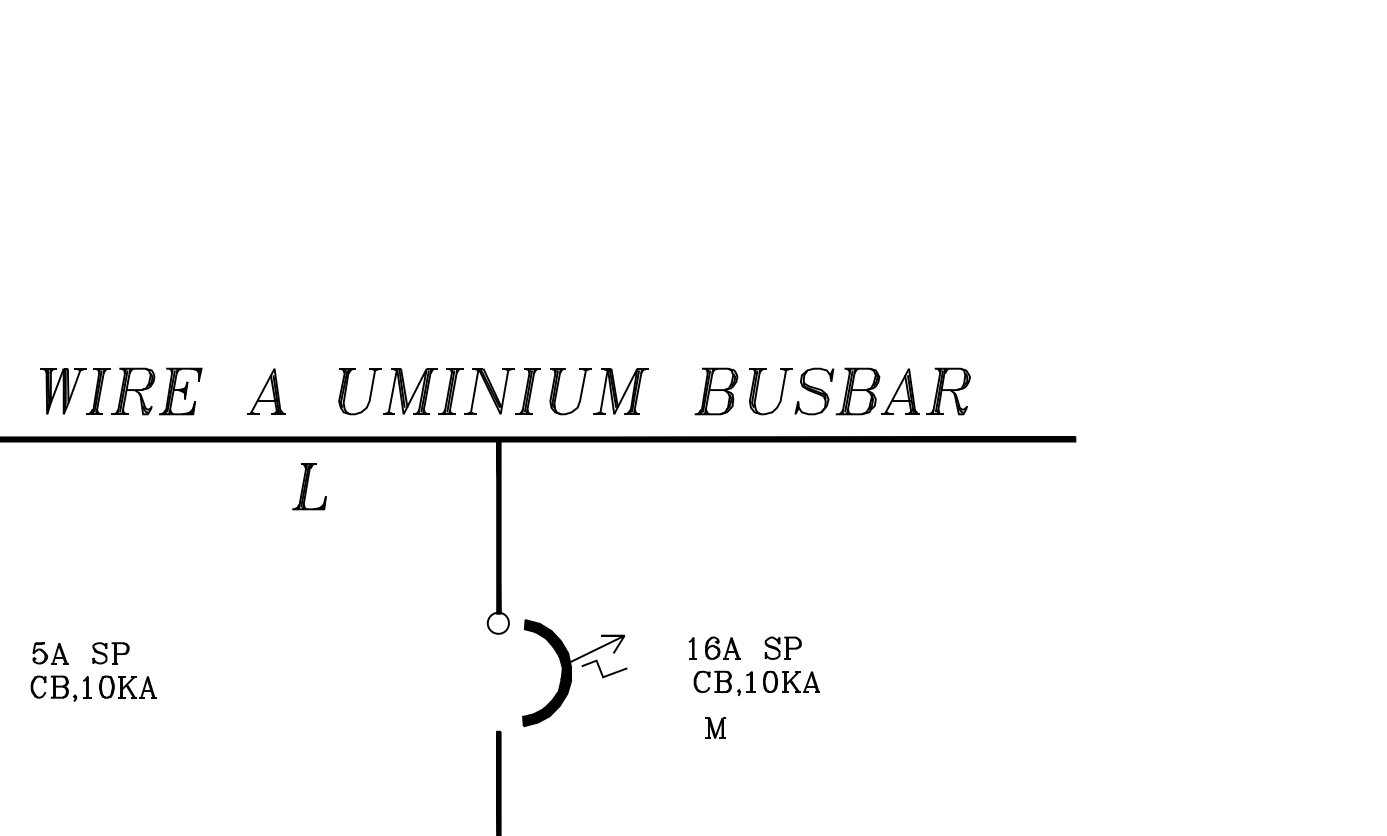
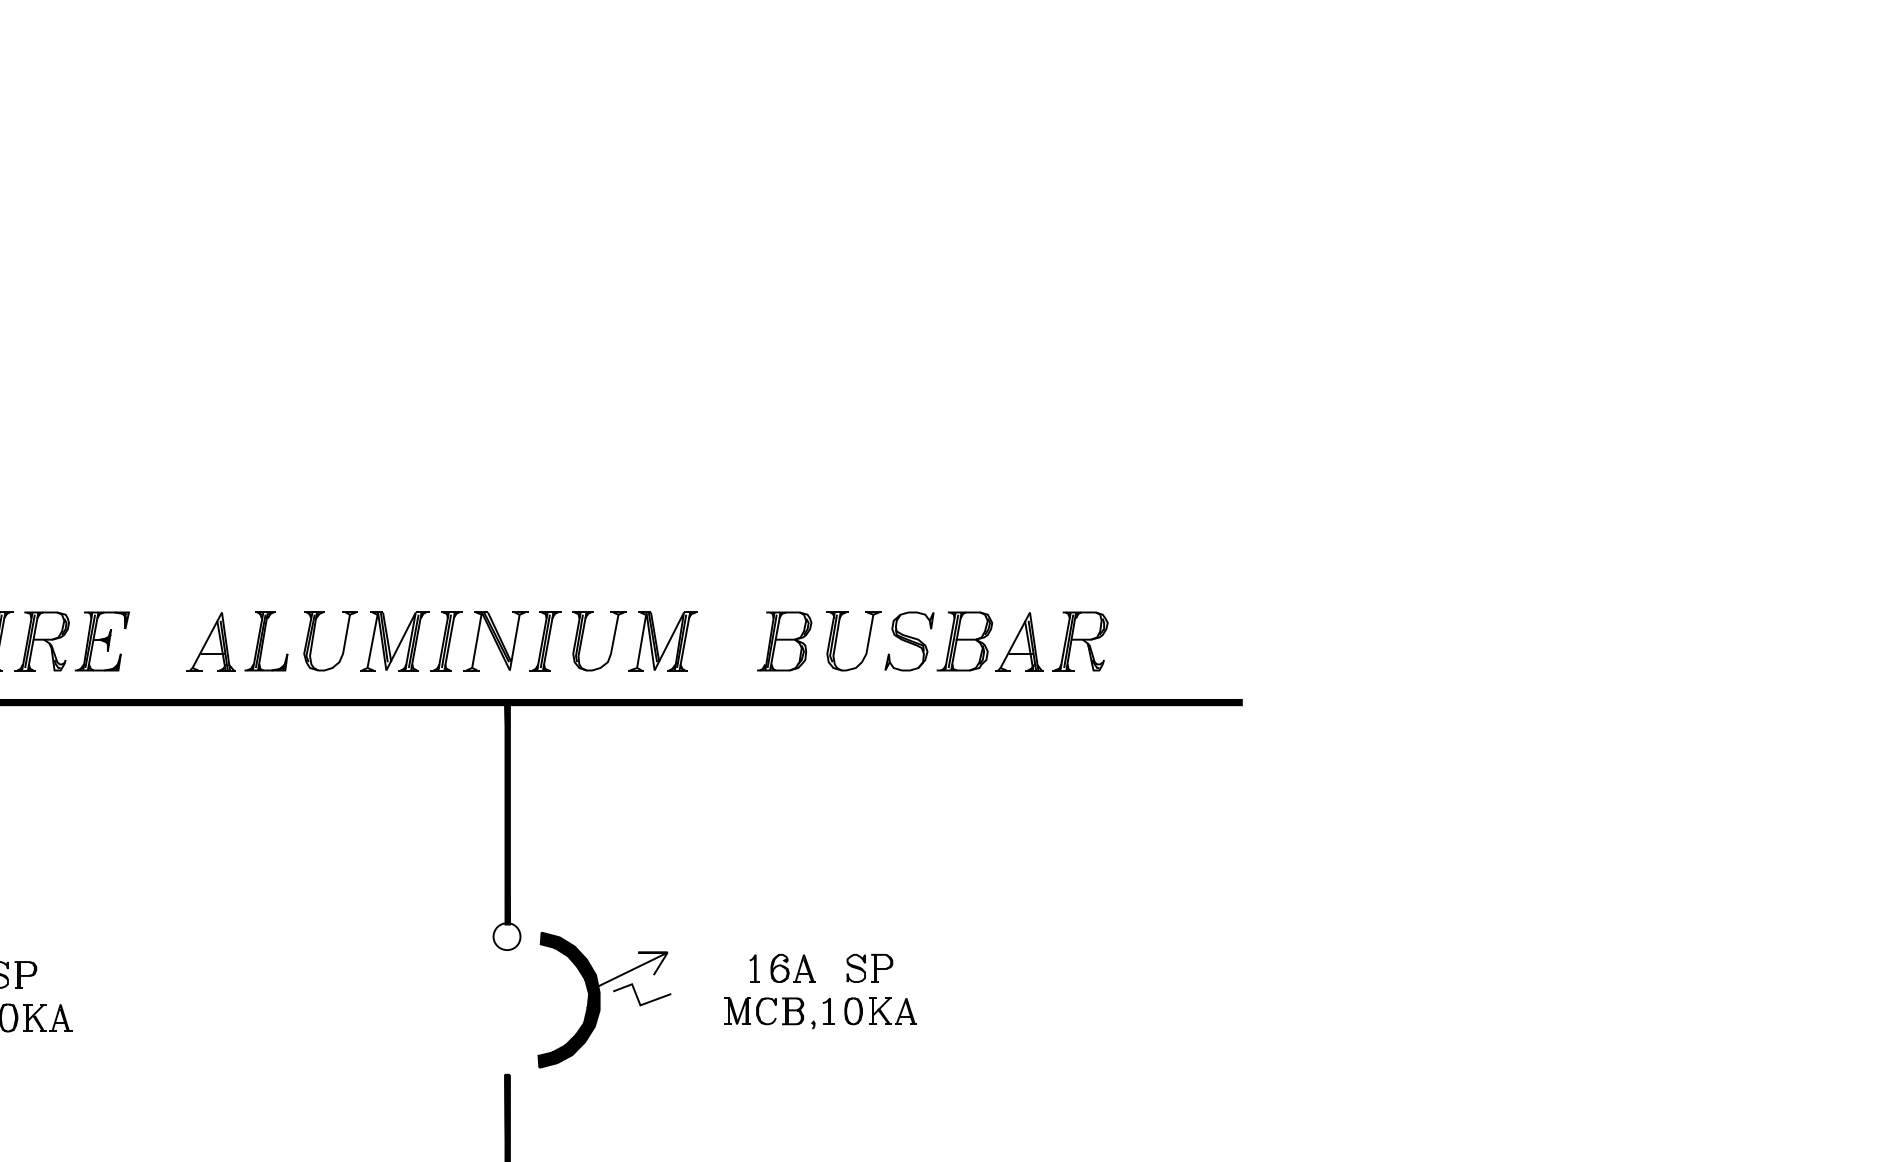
part: (309, 486) -> (266, 641), moved
part: (715, 727) -> (737, 1010), moved

